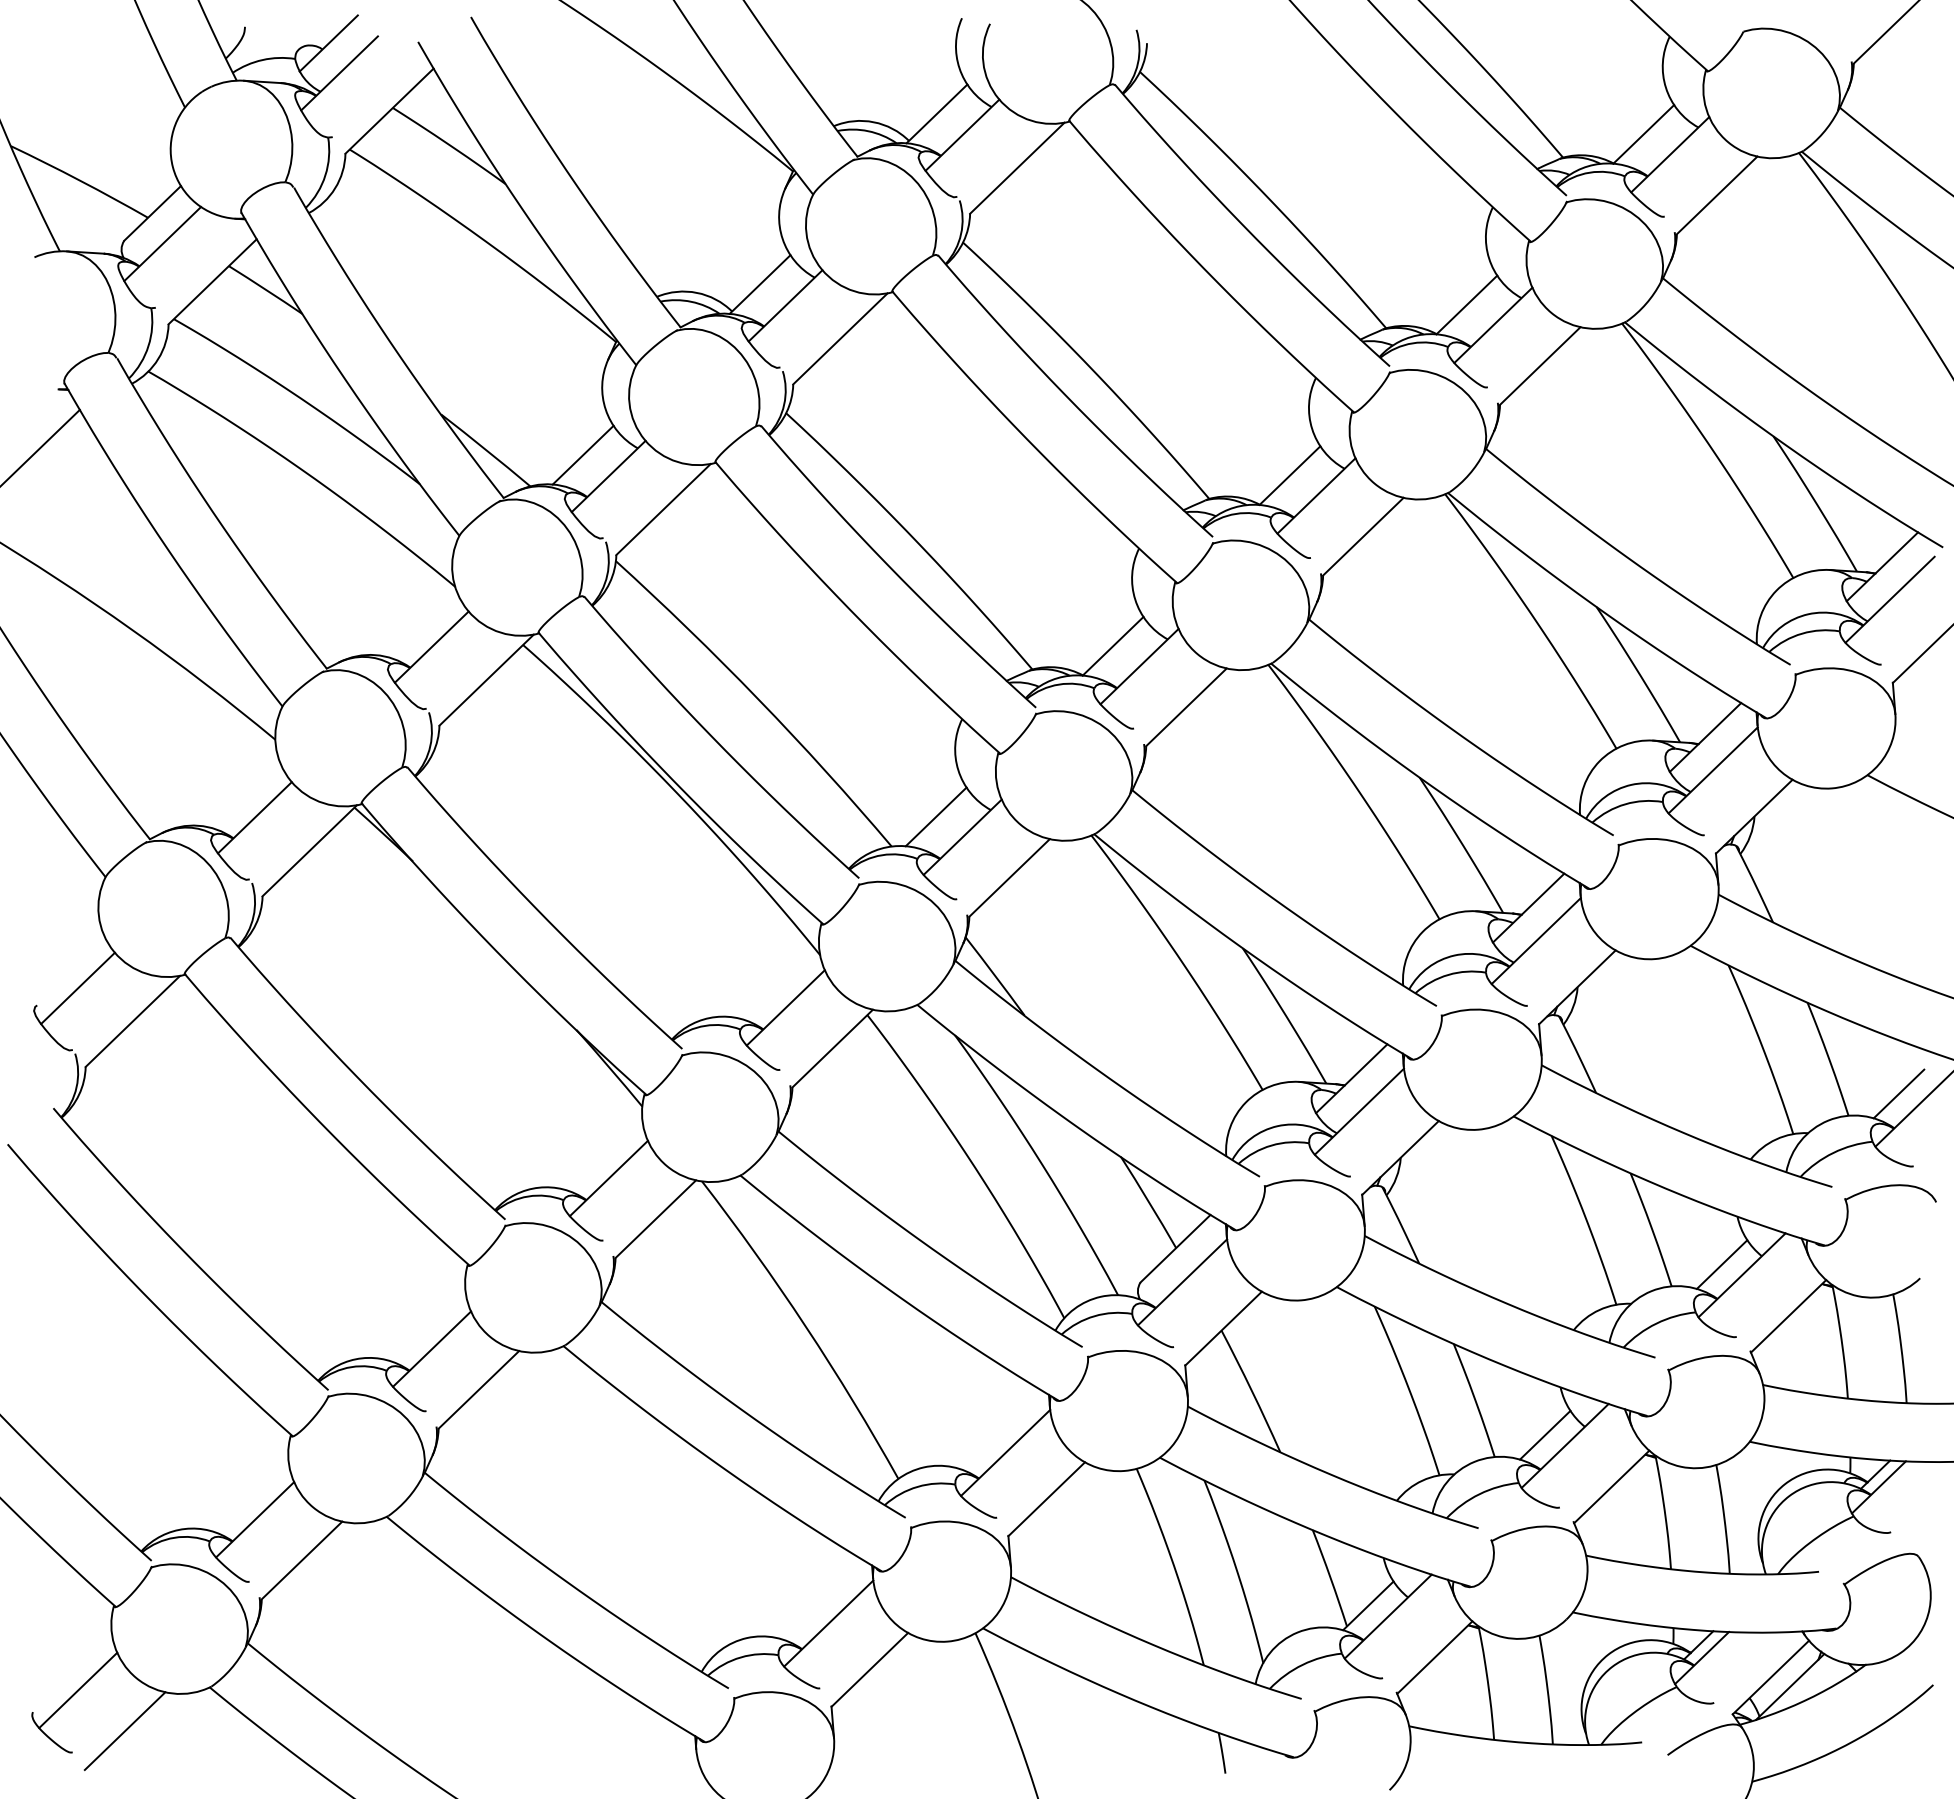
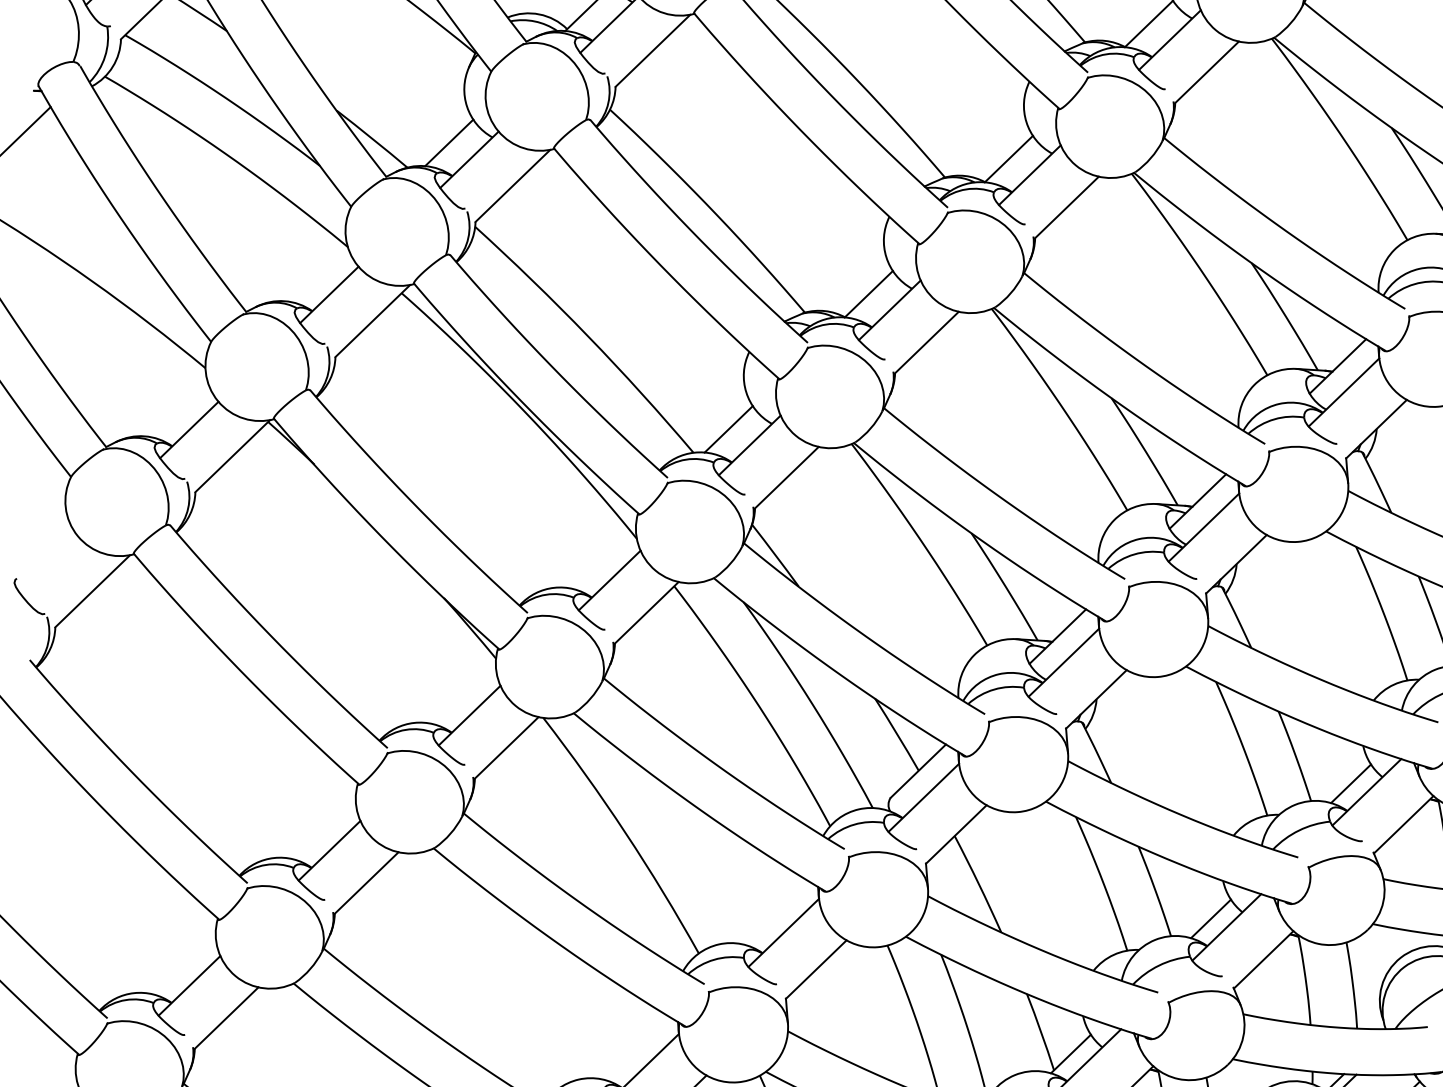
line: (77, 988) -> (48, 565), removed

